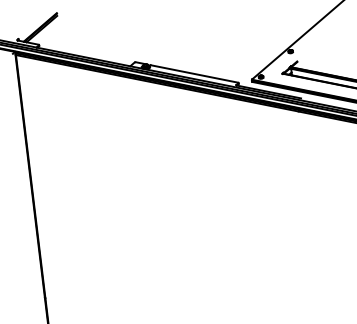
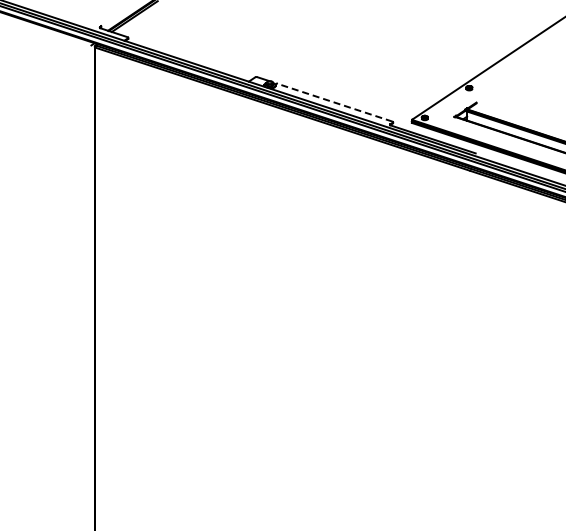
line: (194, 73) -> (334, 102), solid -> dashed

